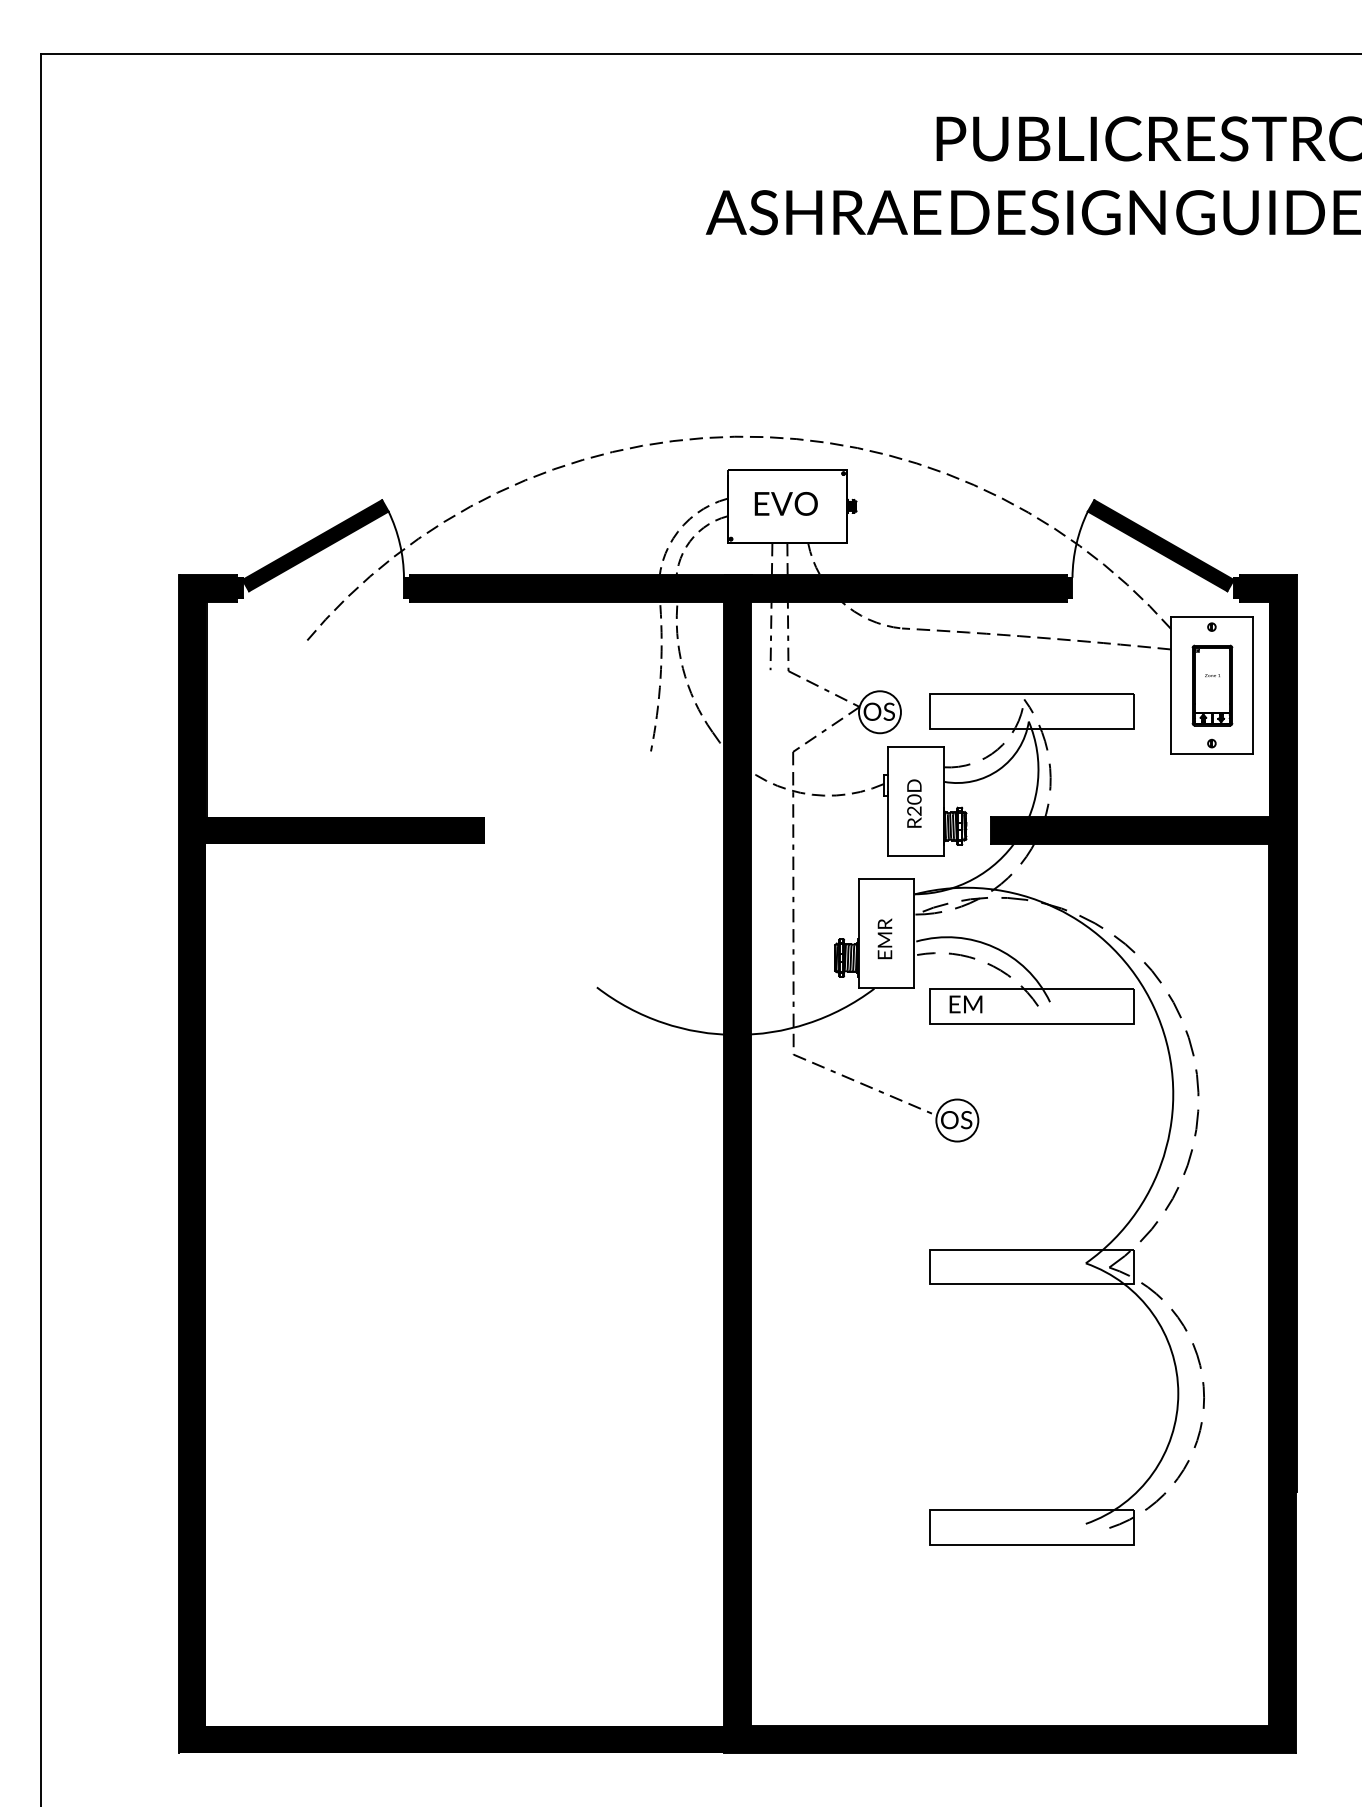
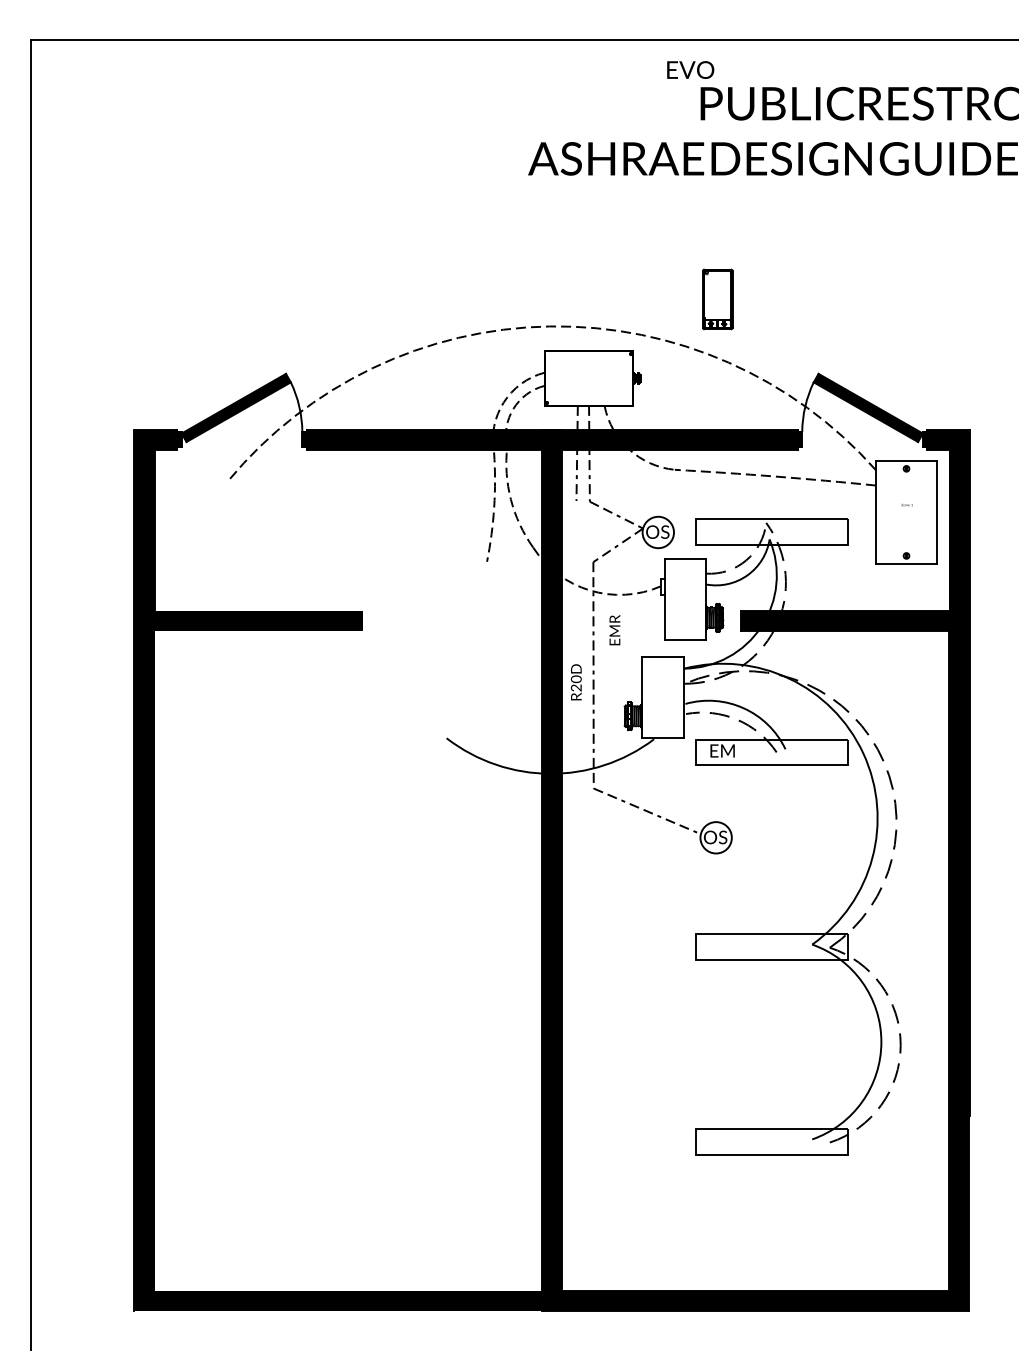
text: (785, 503) -> (690, 69), moved
part: (1212, 685) -> (717, 299), moved
text: (914, 803) -> (576, 682), moved
text: (884, 938) -> (614, 629), moved

